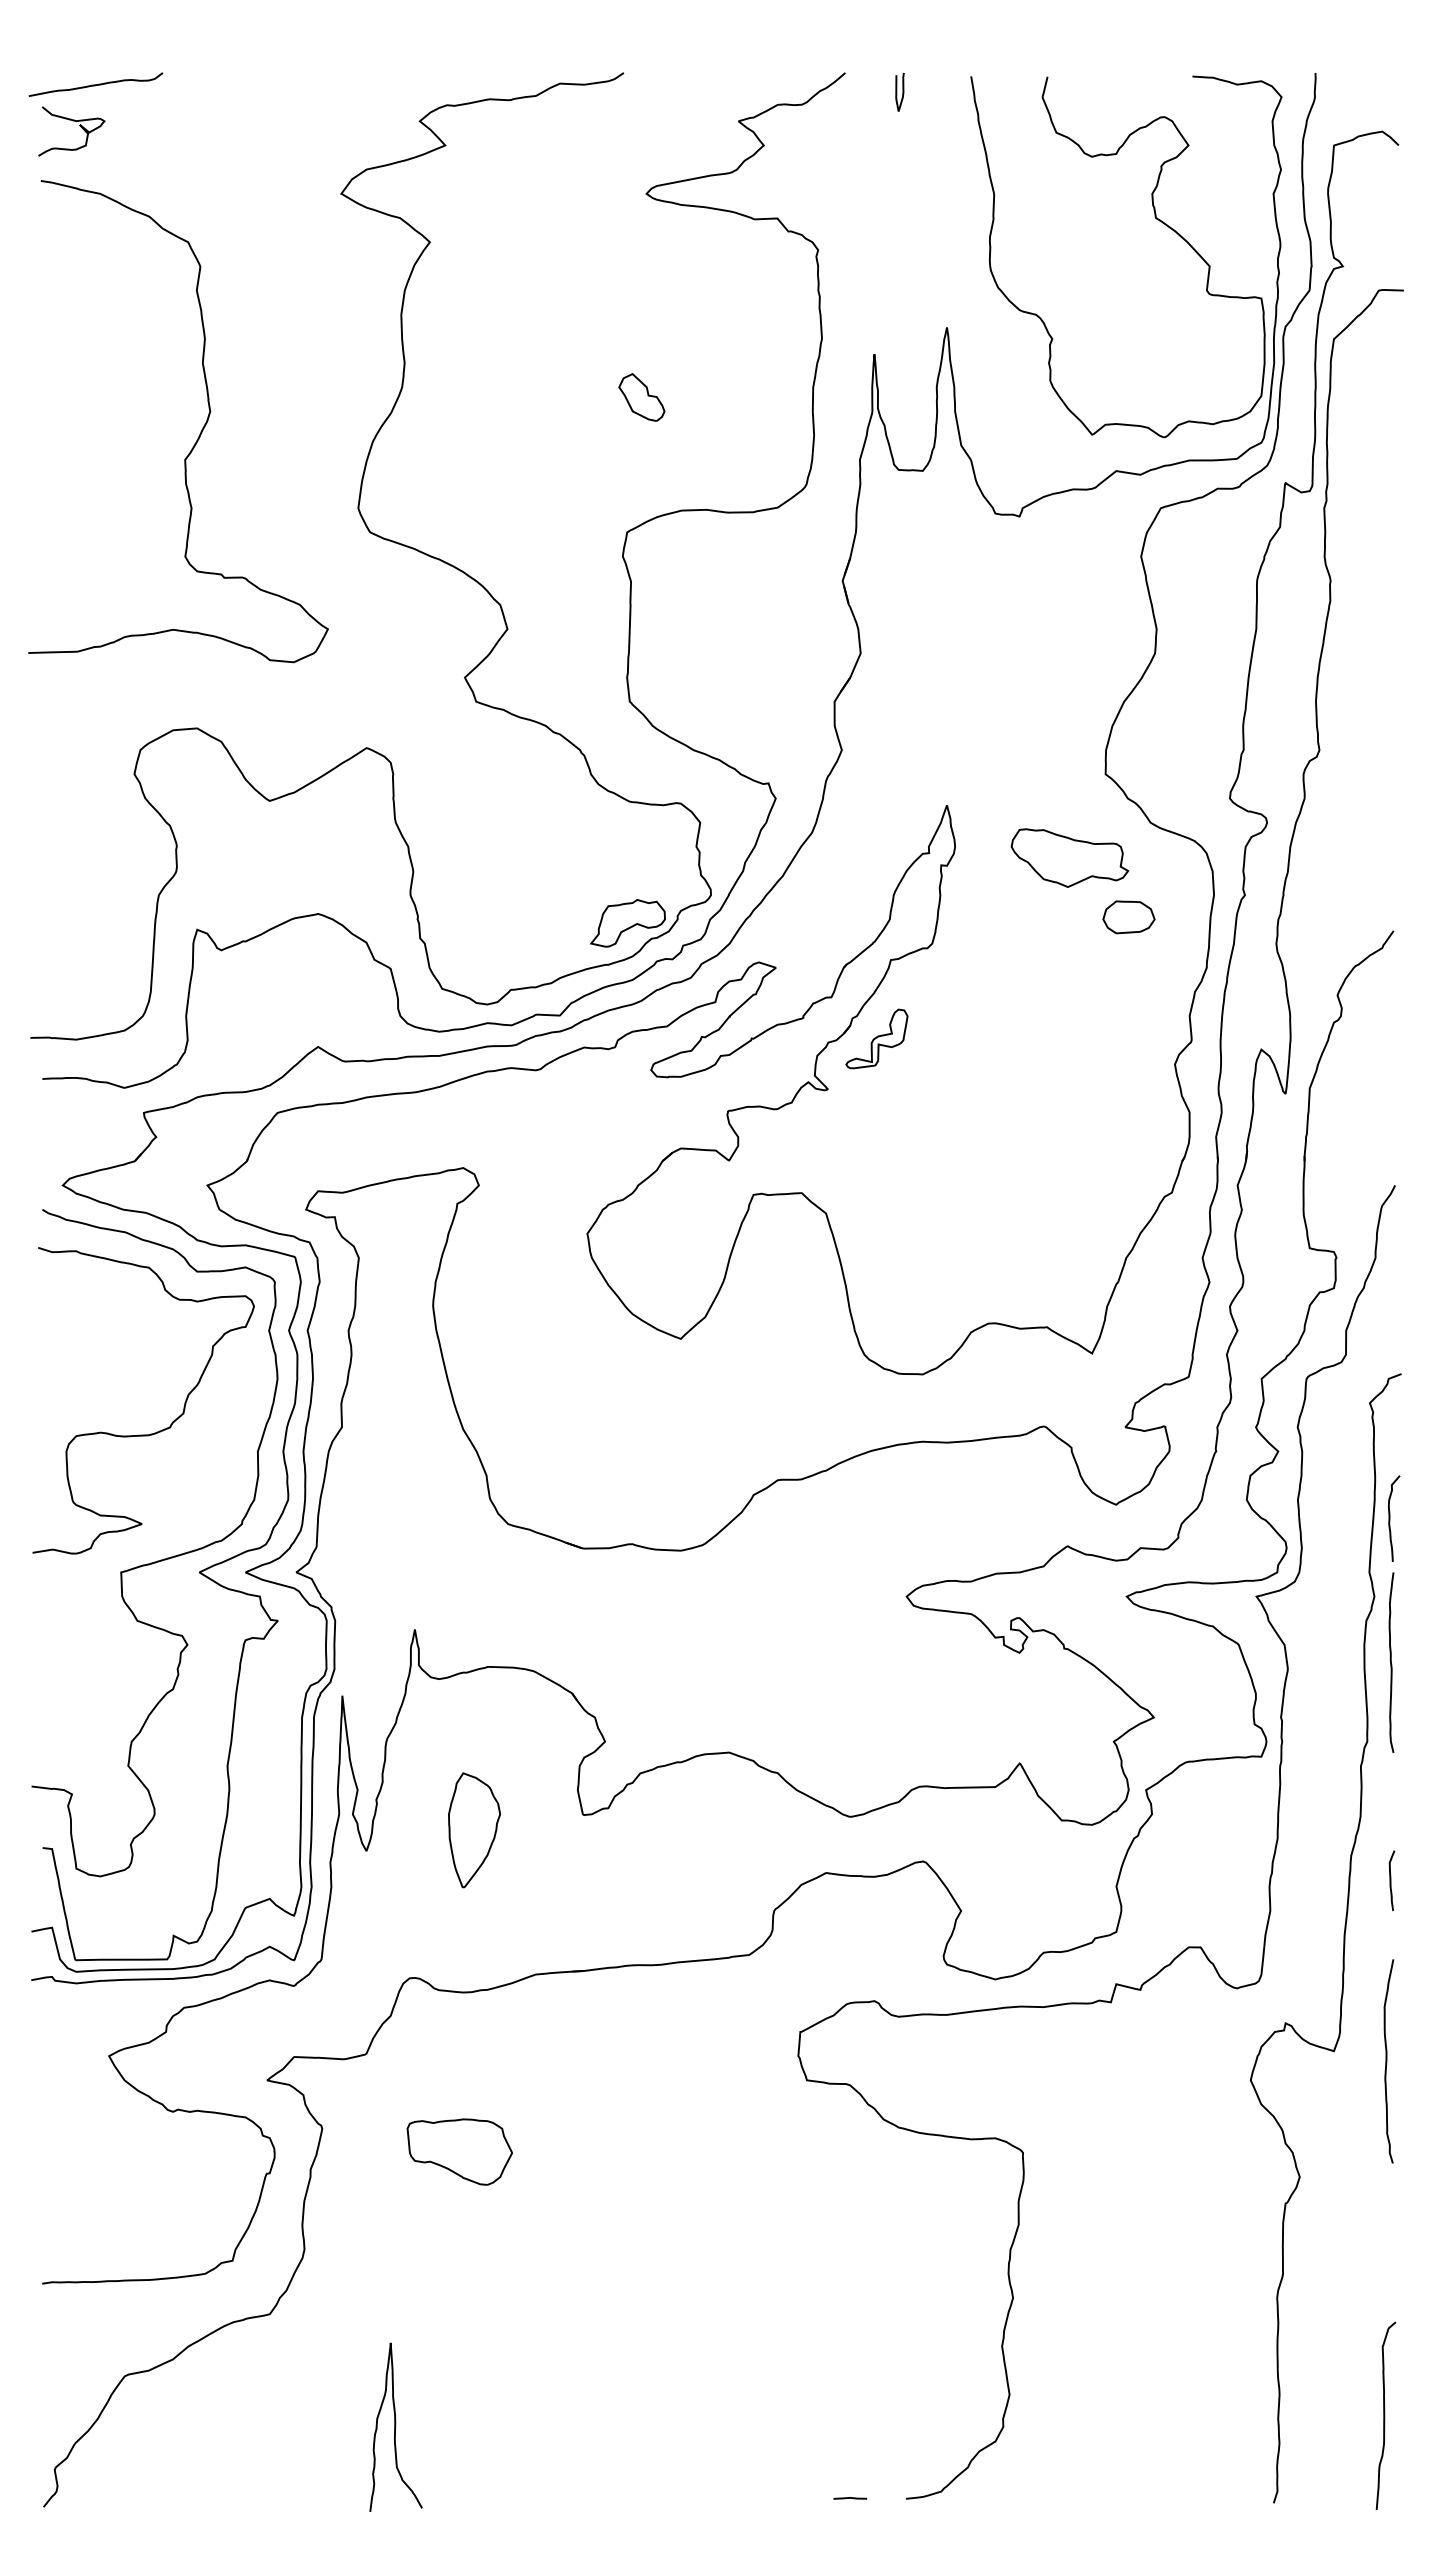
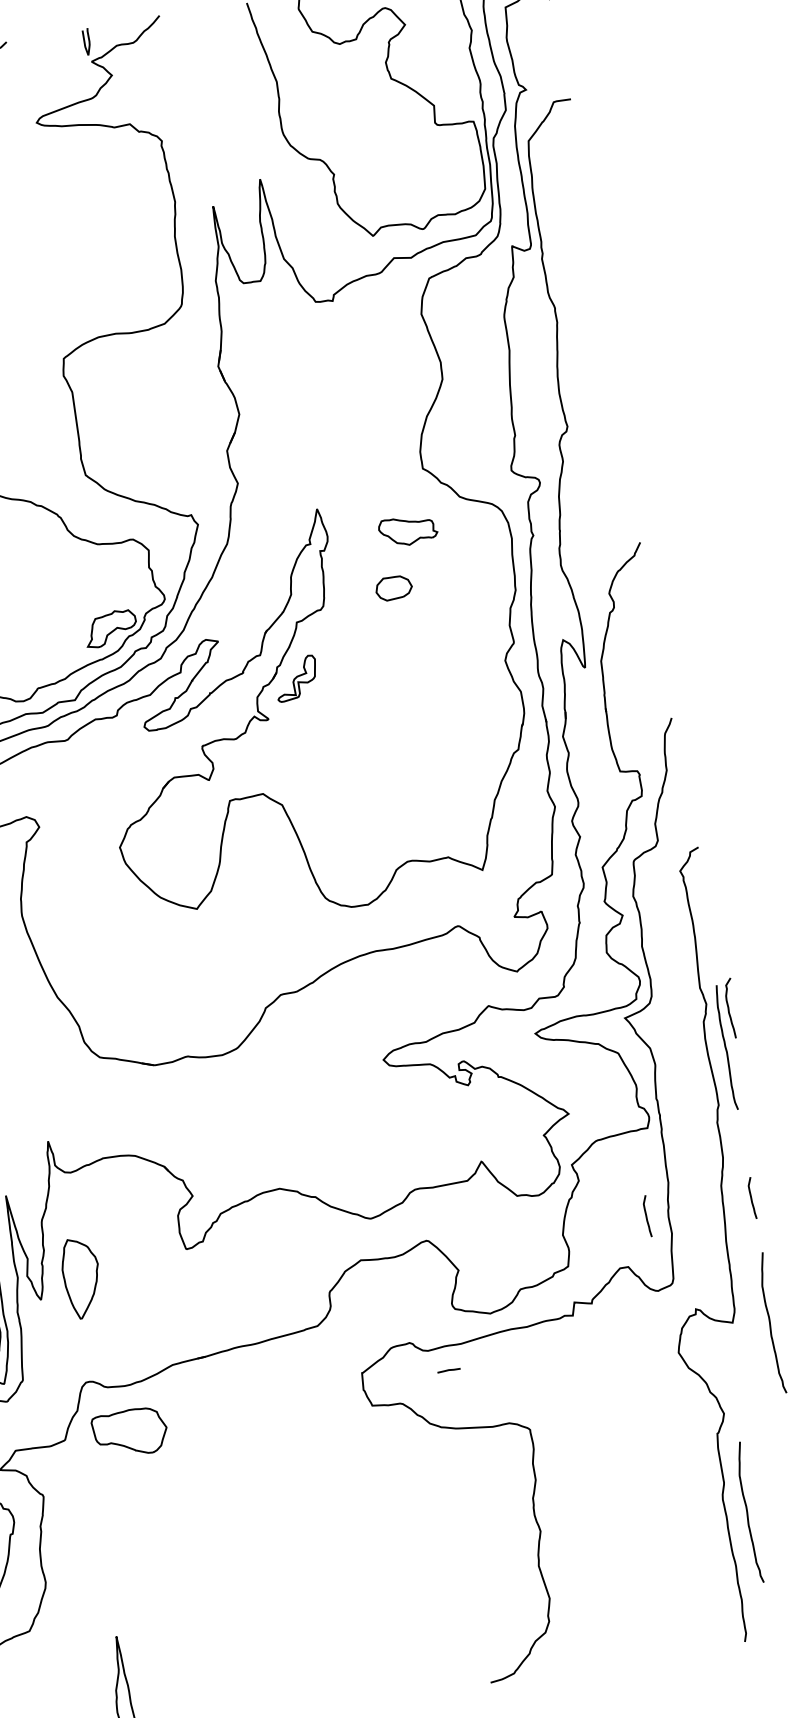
curve: (897, 91) -> (85, 41), moved
part: (641, 397) -> (57, 263), removed
part: (1069, 857) -> (407, 530), size x0.7
part: (1128, 917) -> (393, 588), moved
curve: (1390, 1518) -> (729, 1008), moved
part: (474, 1830) -> (82, 1278), moved
curve: (1239, 1880) -> (647, 1216), added
part: (459, 2151) -> (130, 1432), moved
curve: (1309, 2322) -> (748, 1512), added
line: (850, 2498) -> (449, 1370), moved

